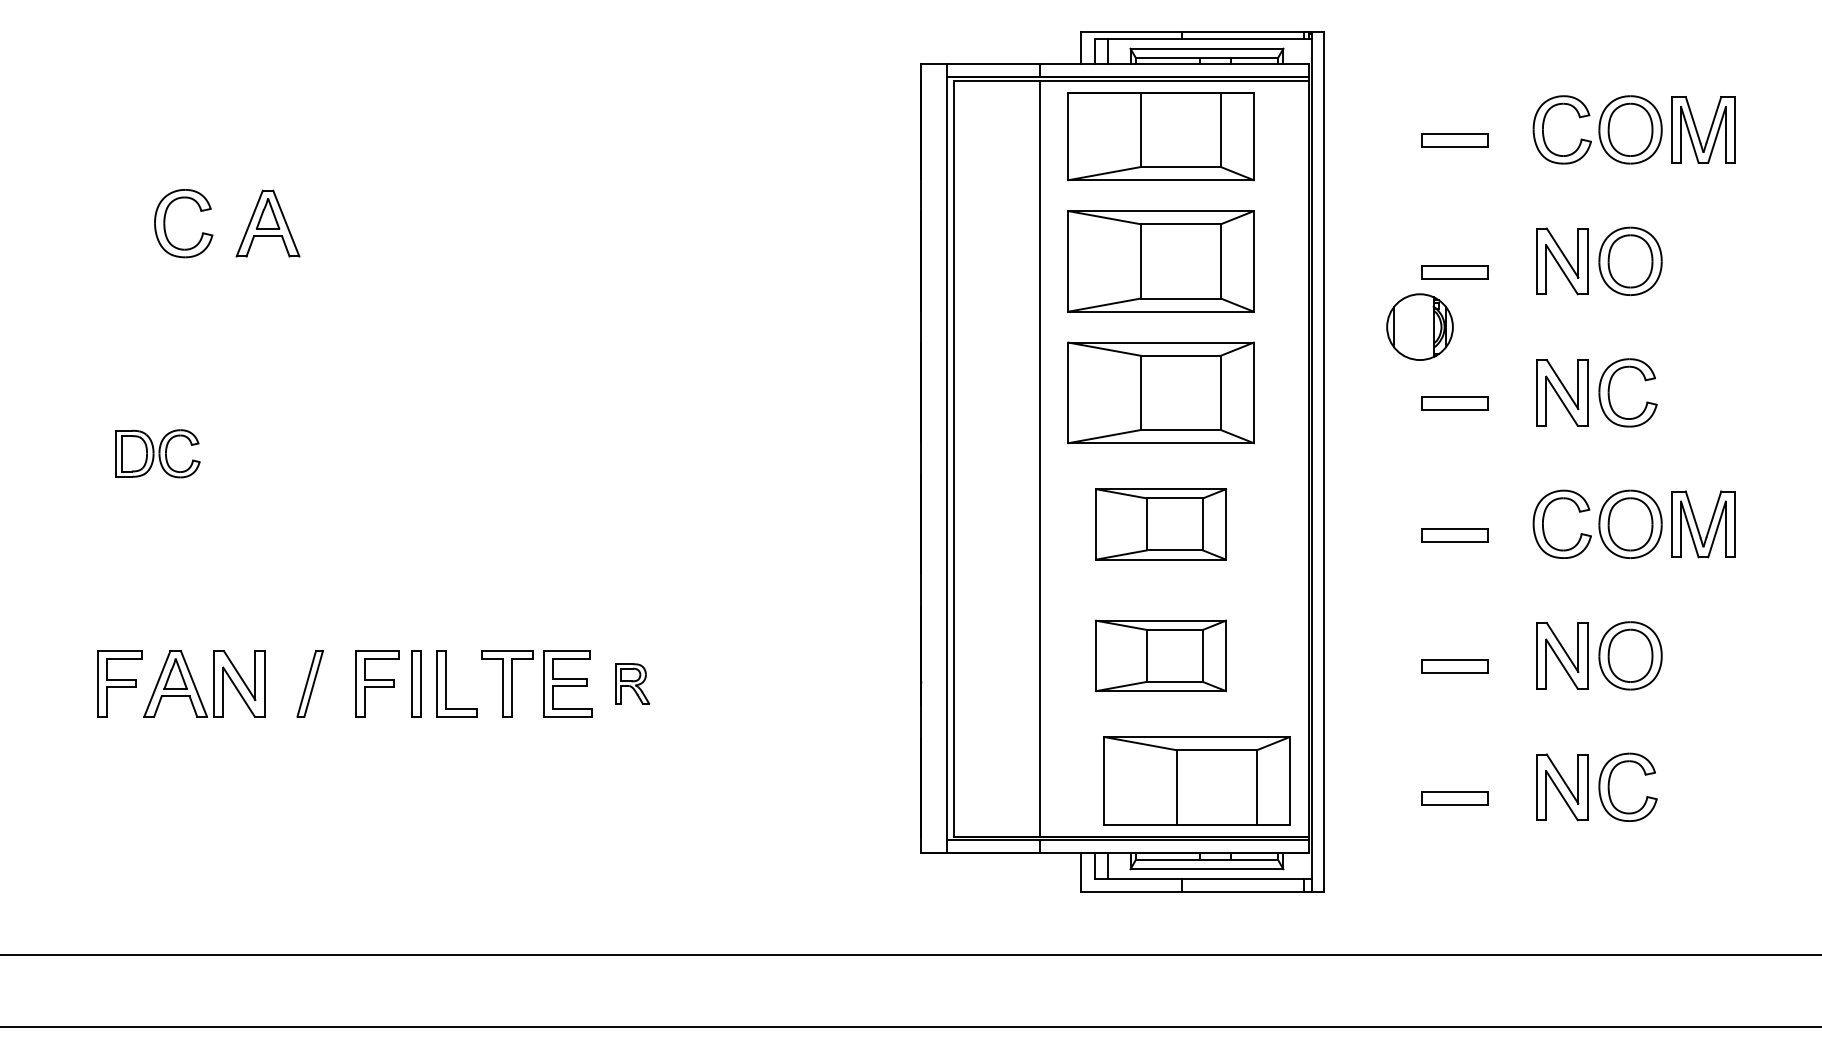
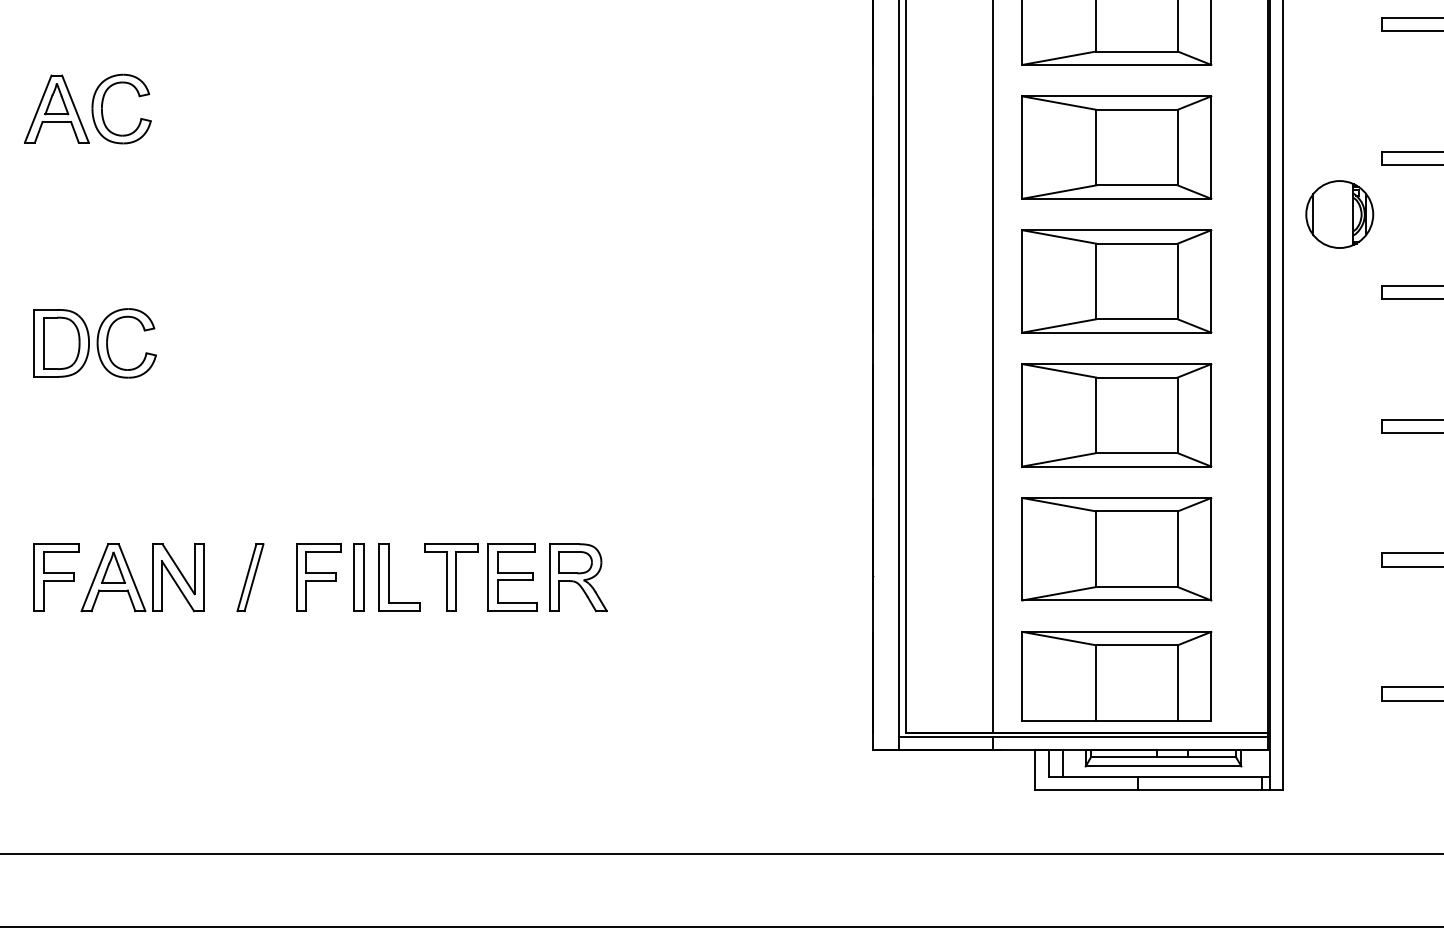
part: (267, 223) -> (56, 108), moved
part: (1419, 326) -> (1339, 213), moved
part: (157, 453) -> (94, 343), size x1.43
part: (1160, 524) -> (1116, 415), size x1.43
part: (1160, 655) -> (1116, 548), size x1.43
part: (632, 683) -> (578, 577), size x1.67
part: (1196, 780) -> (1116, 676), moved

